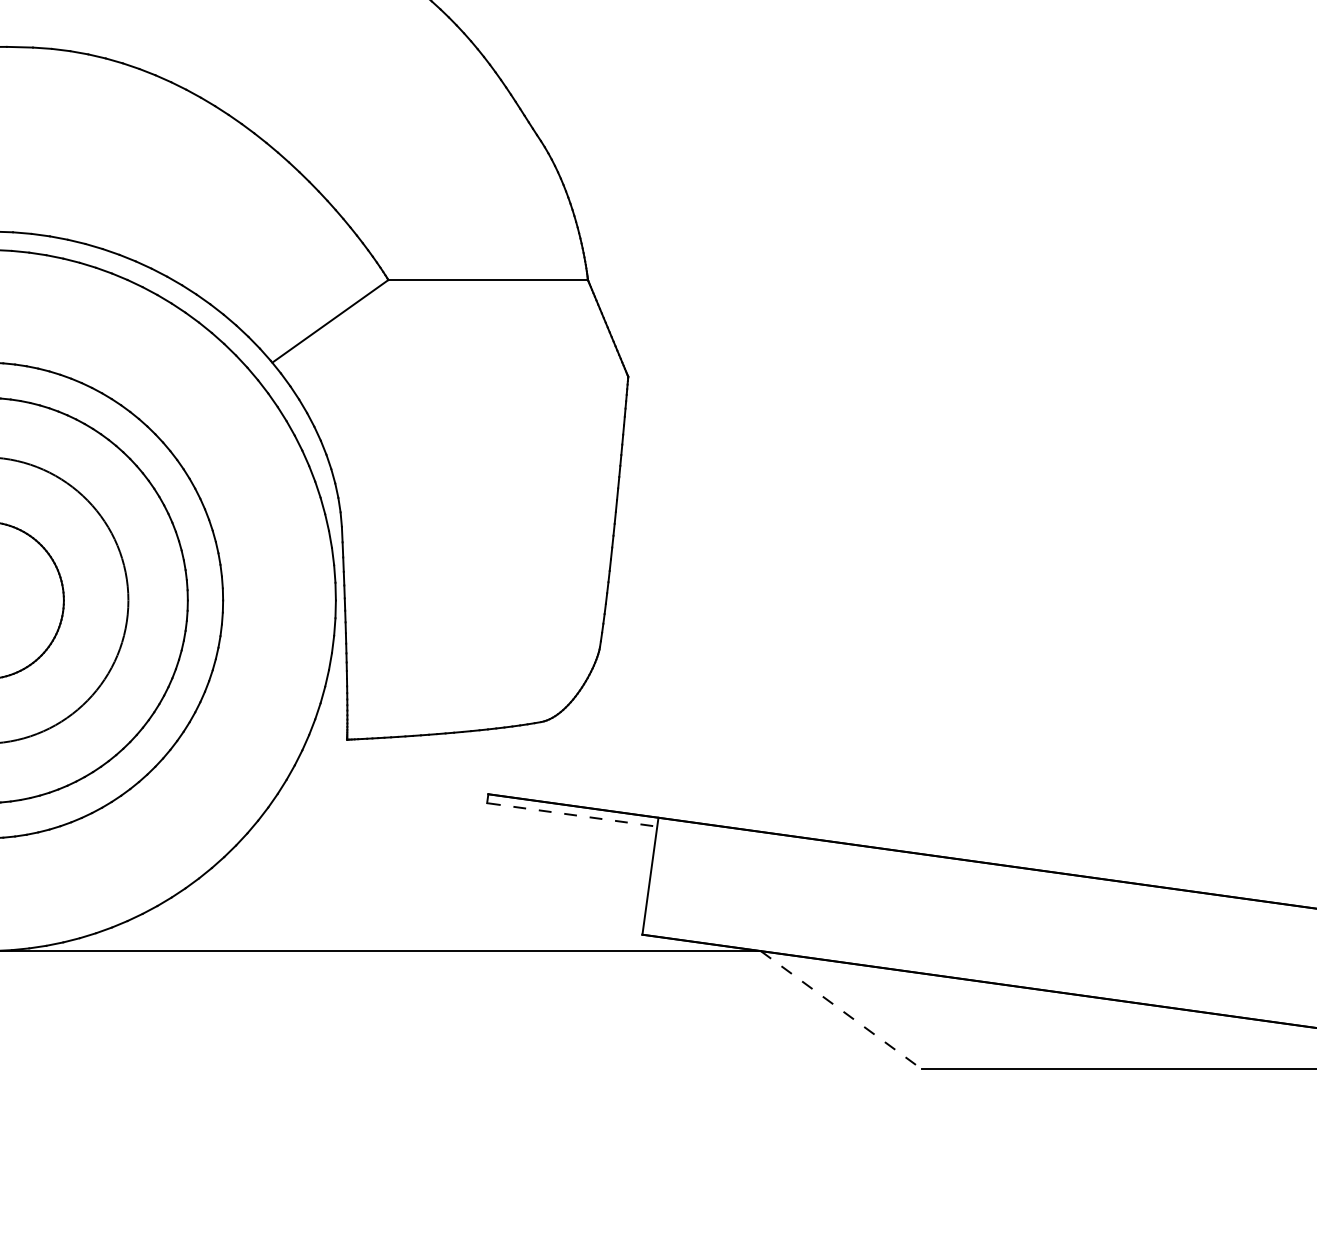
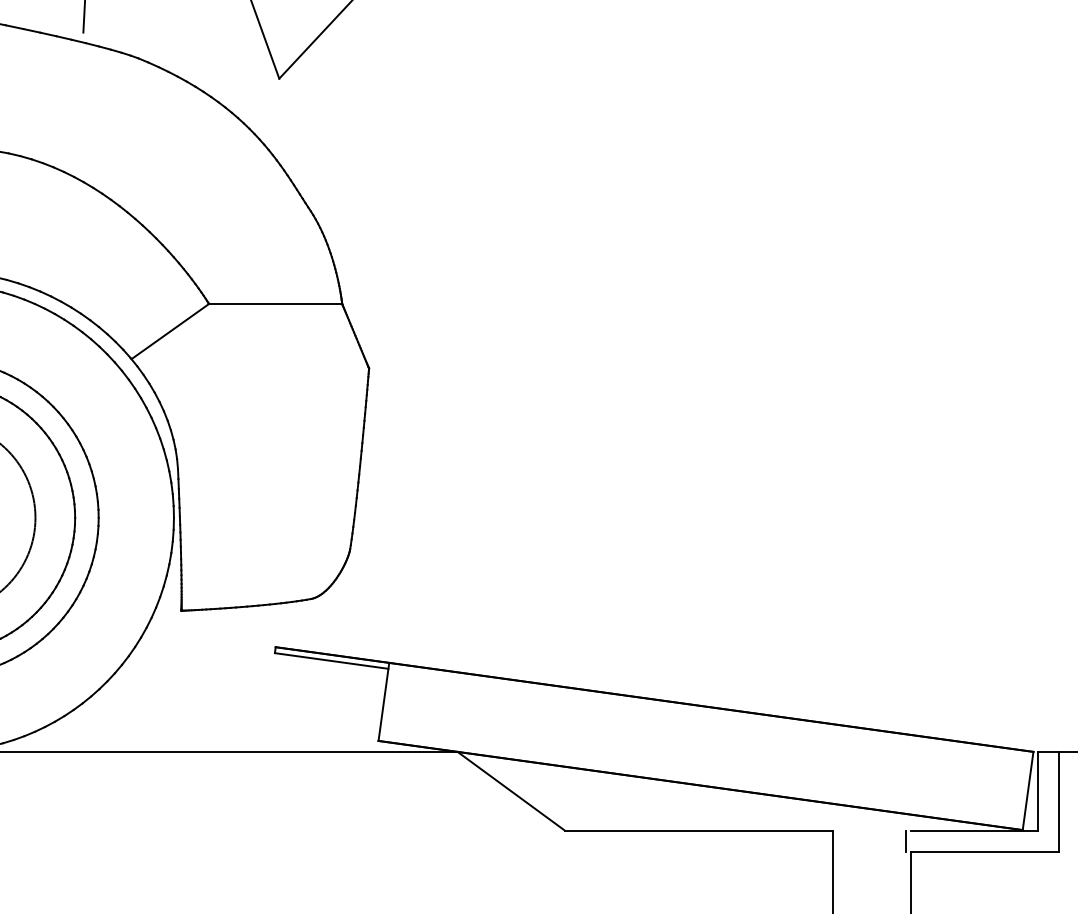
line: (573, 815) -> (332, 661), dashed -> solid
line: (841, 1010) -> (511, 791), dashed -> solid

